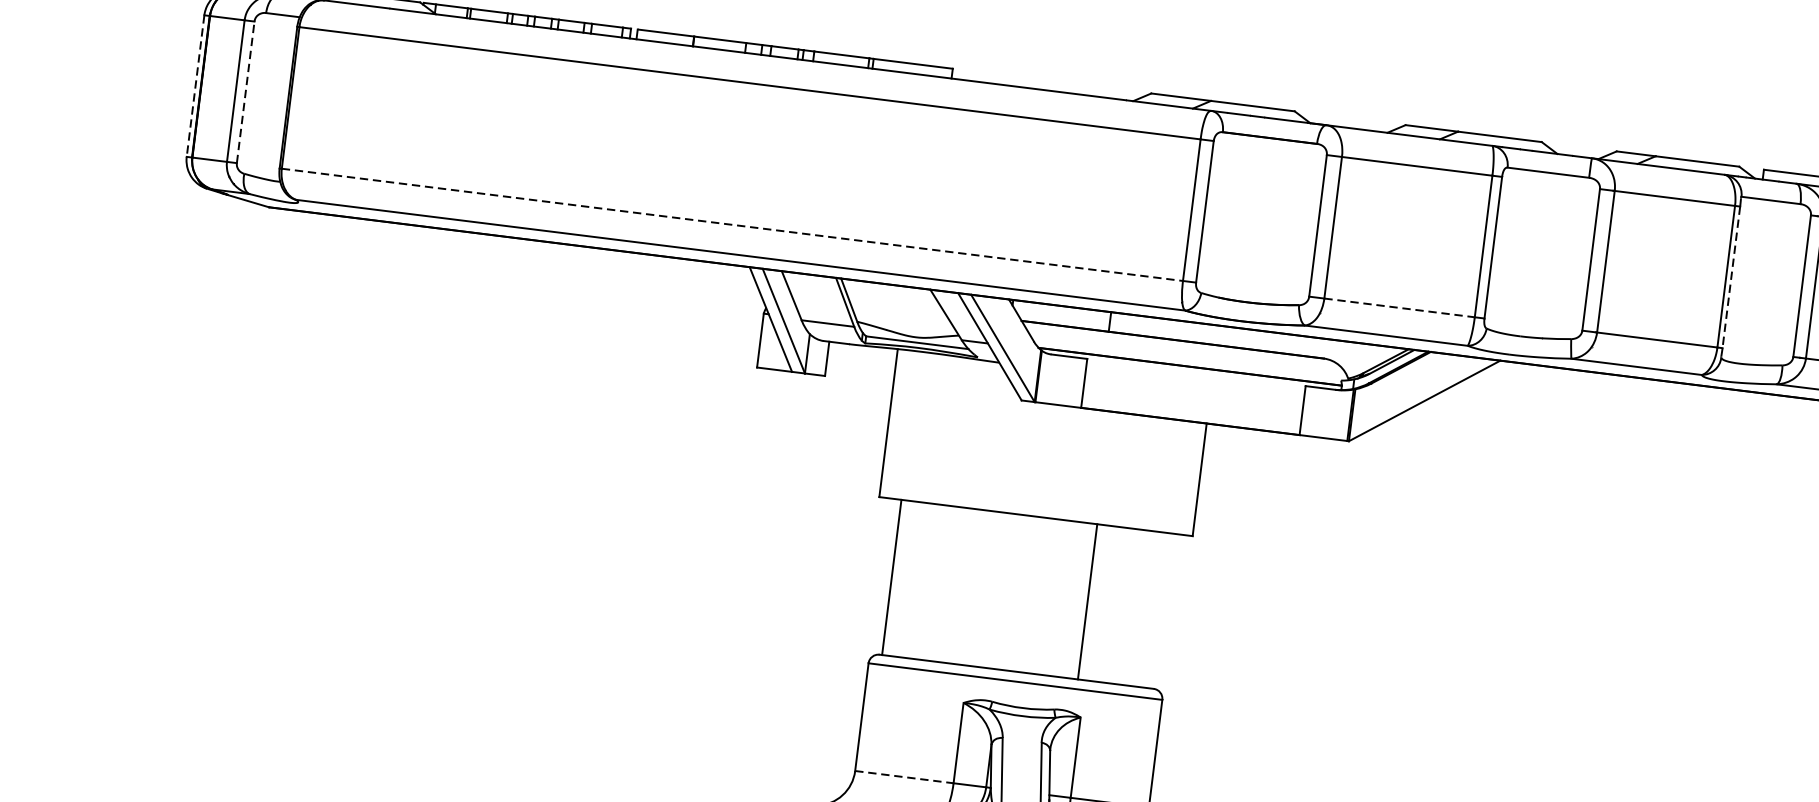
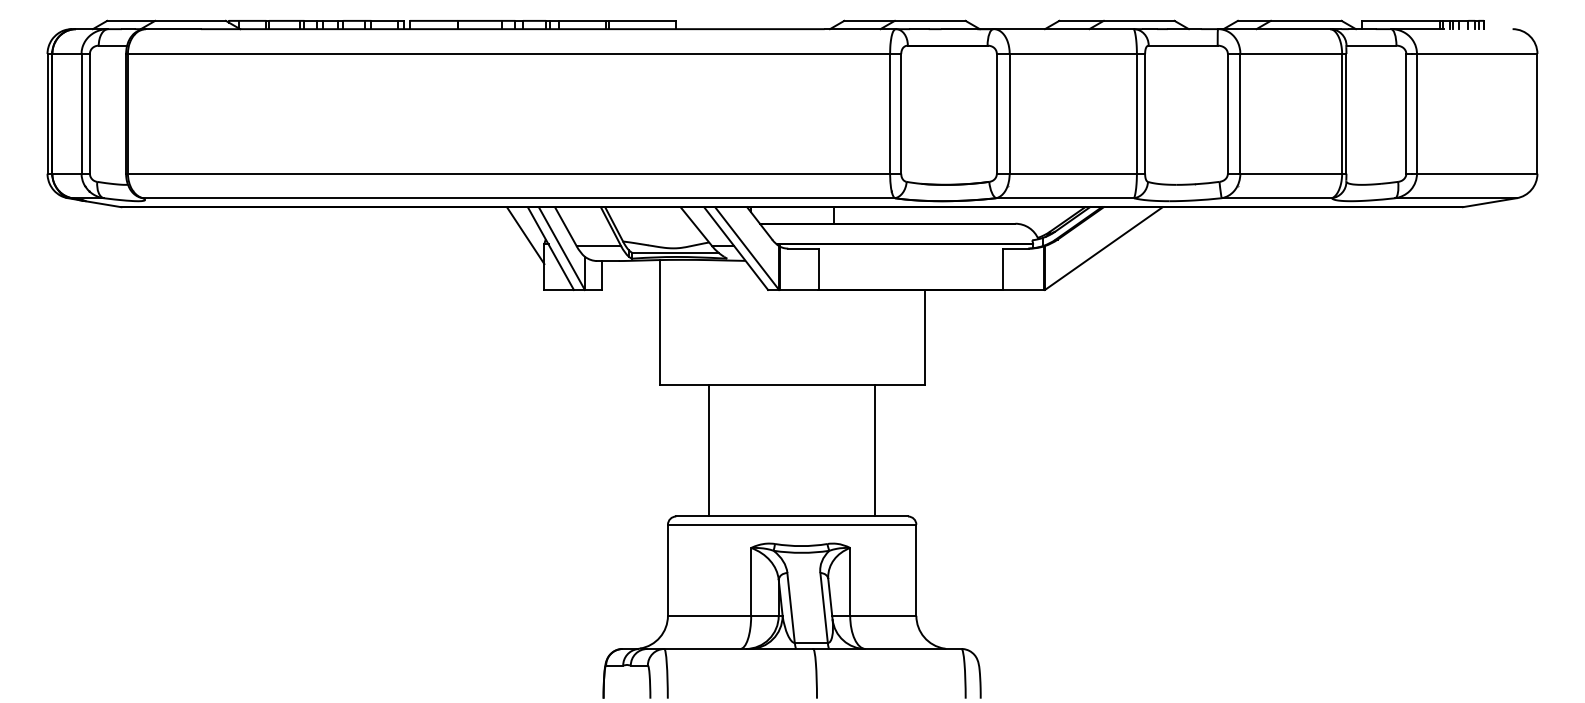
line: (195, 85) -> (47, 113), dashed -> solid
line: (245, 91) -> (89, 113), dashed -> solid
line: (732, 224) -> (509, 173), dashed -> solid
line: (1731, 276) -> (1346, 113), dashed -> solid
line: (742, 300) -> (525, 235), added
line: (1399, 307) -> (1073, 173), dashed -> solid
line: (892, 577) -> (709, 450), moved
line: (1087, 601) -> (874, 450), moved
line: (904, 776) -> (709, 615), dashed -> solid

